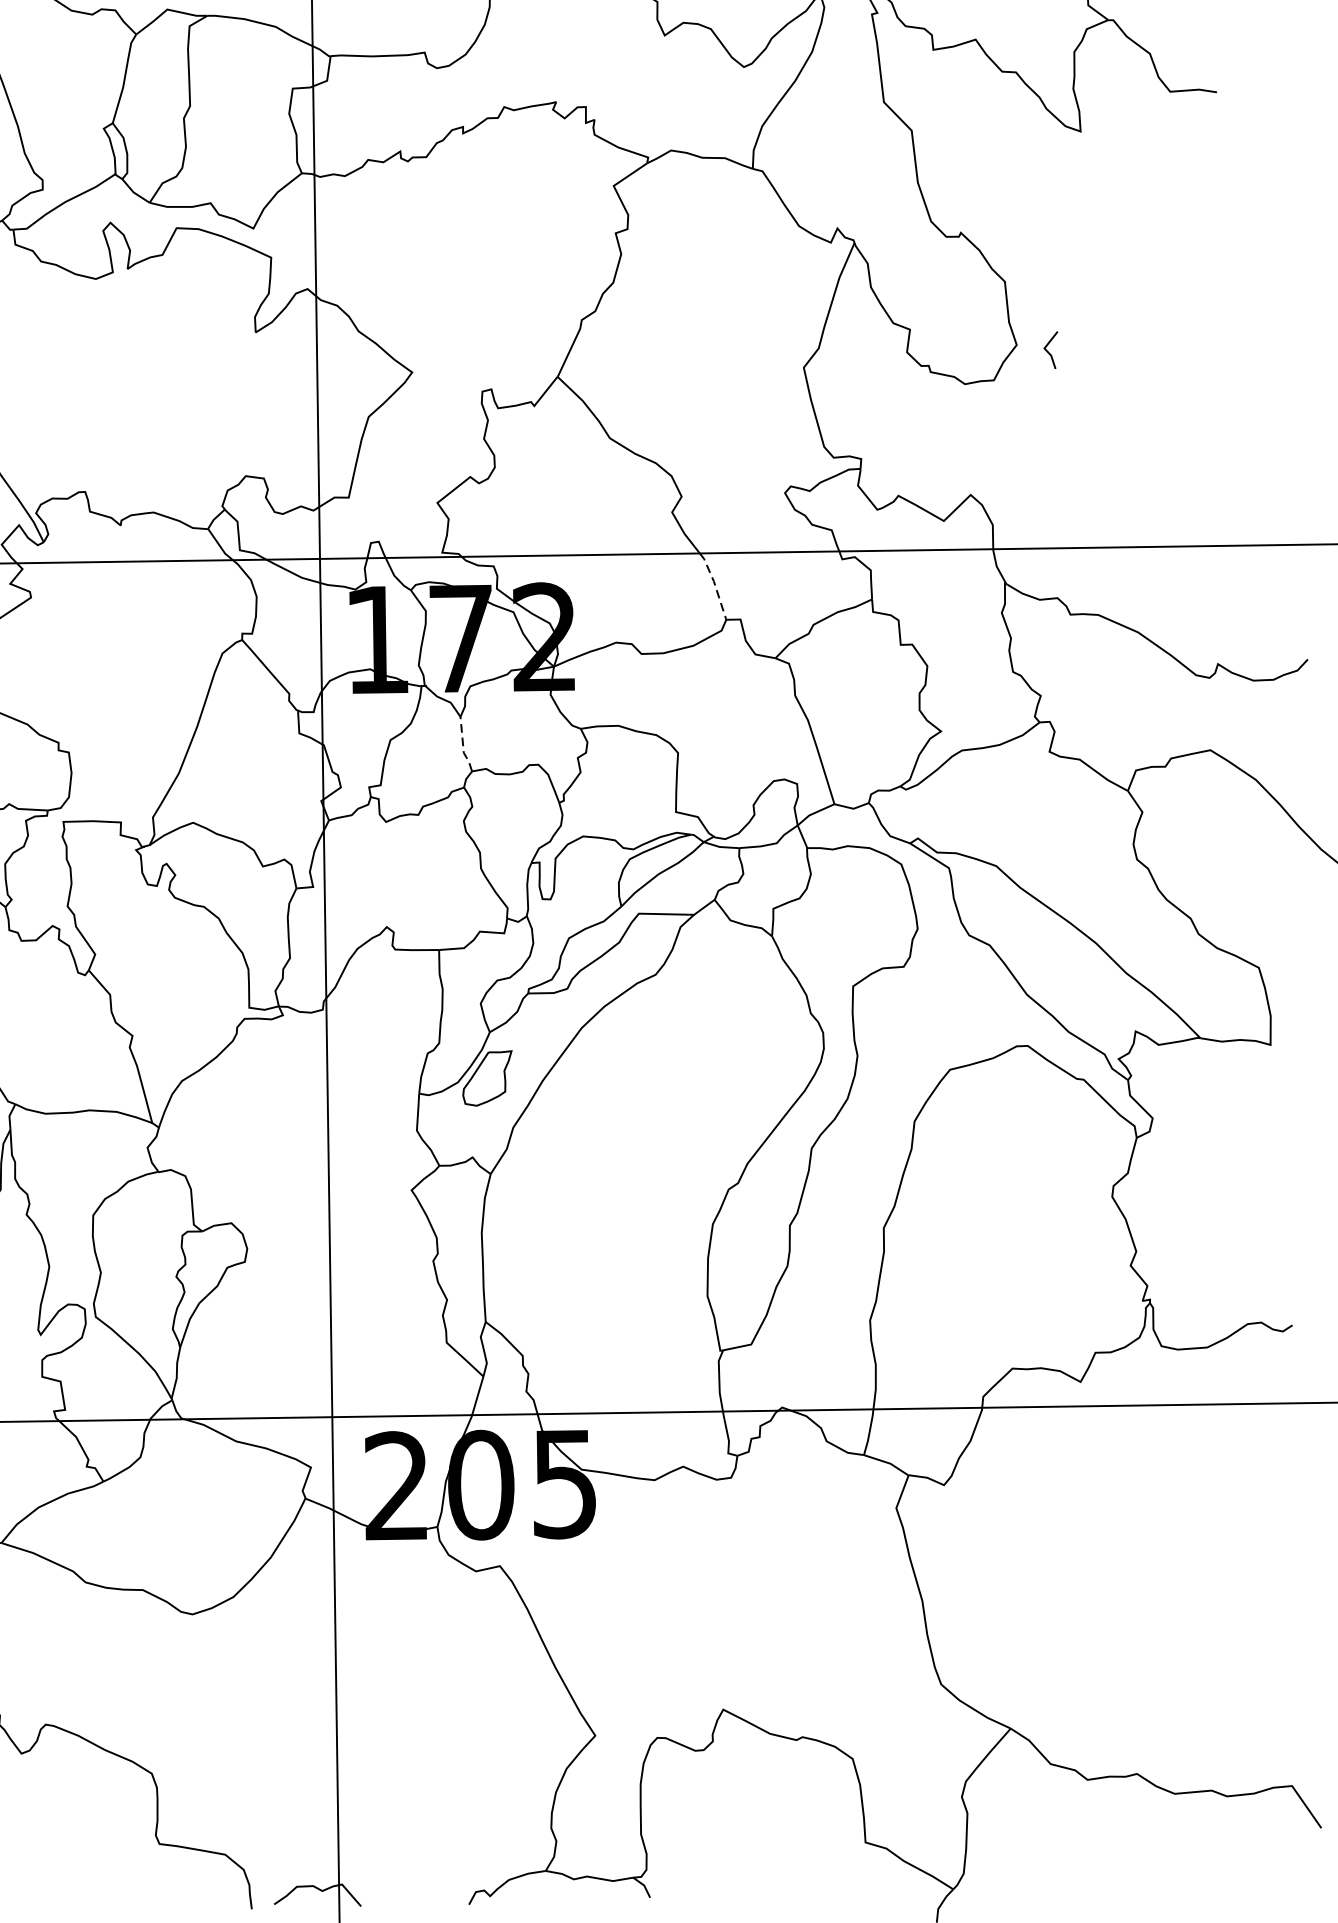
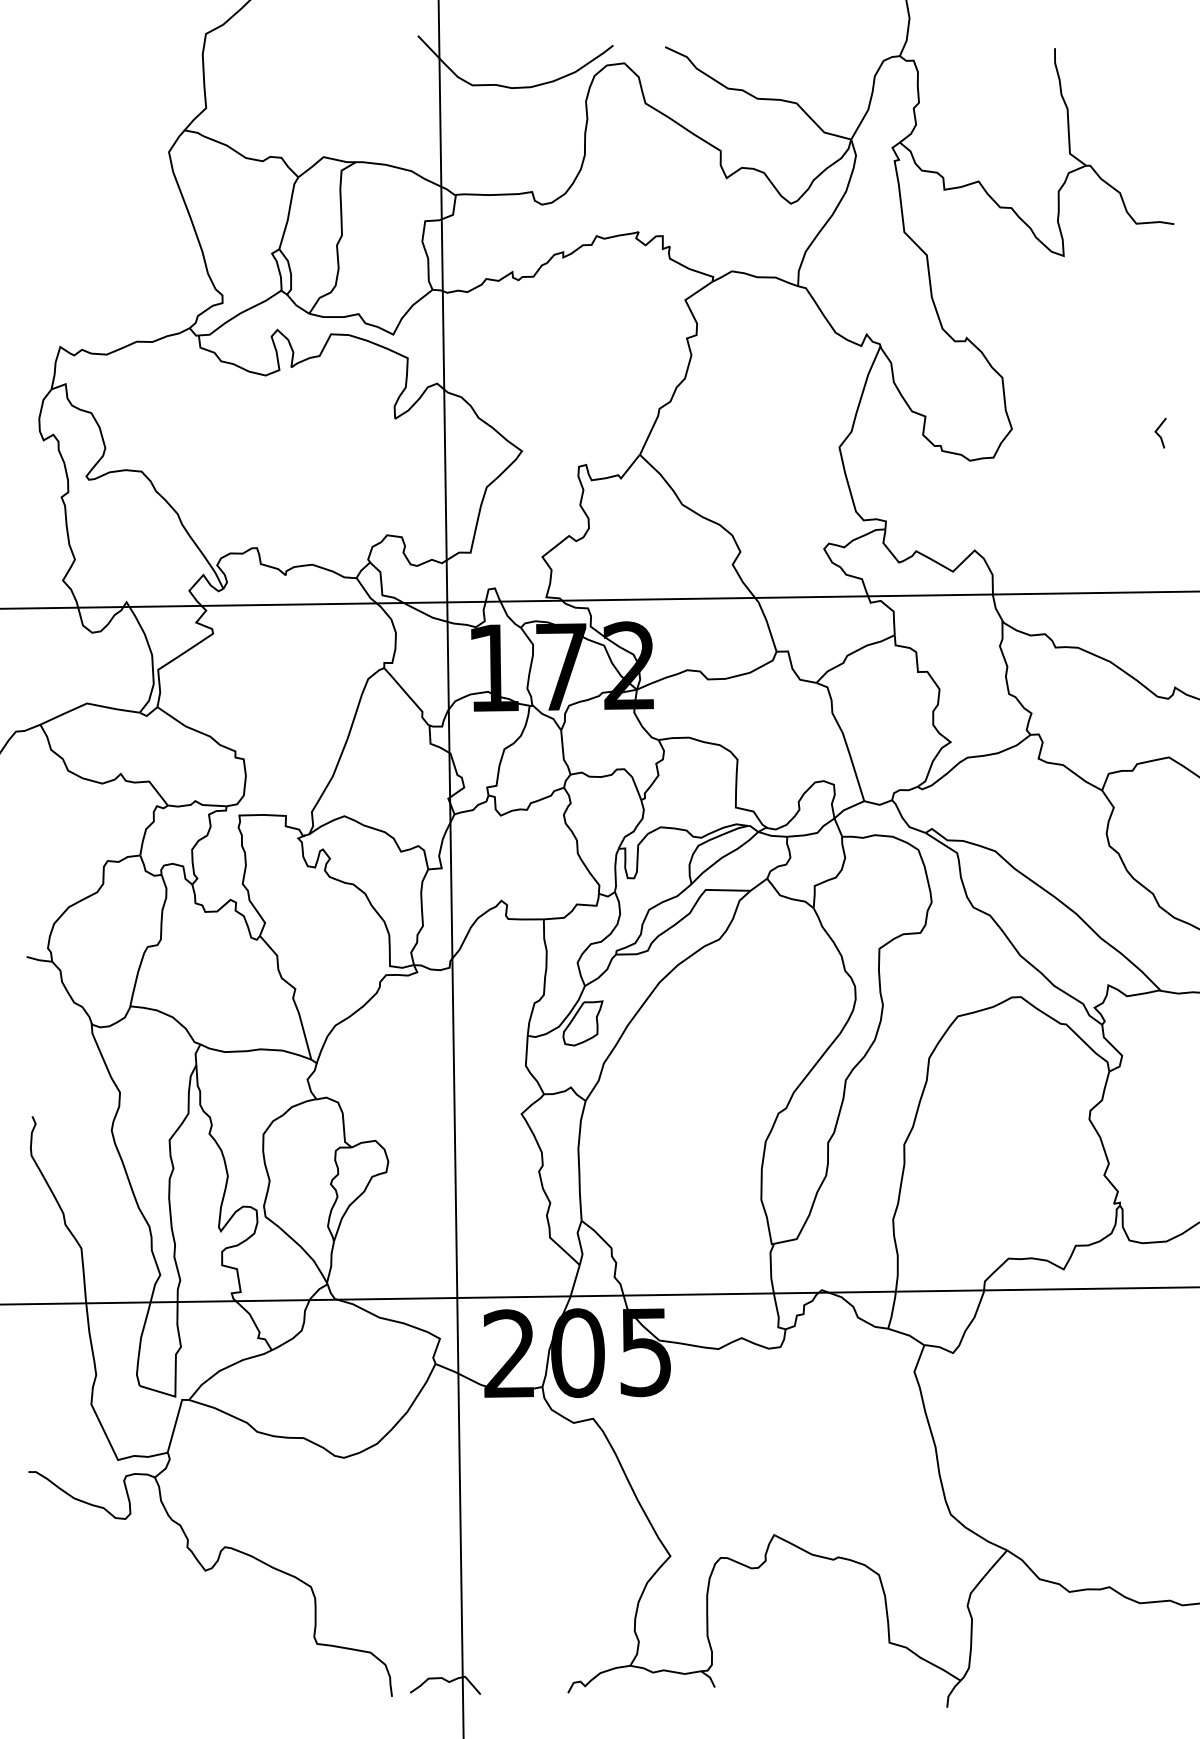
line: (1048, 350) -> (1158, 433), moved
line: (715, 584) -> (767, 623), dashed -> solid
line: (463, 746) -> (563, 754), dashed -> solid

